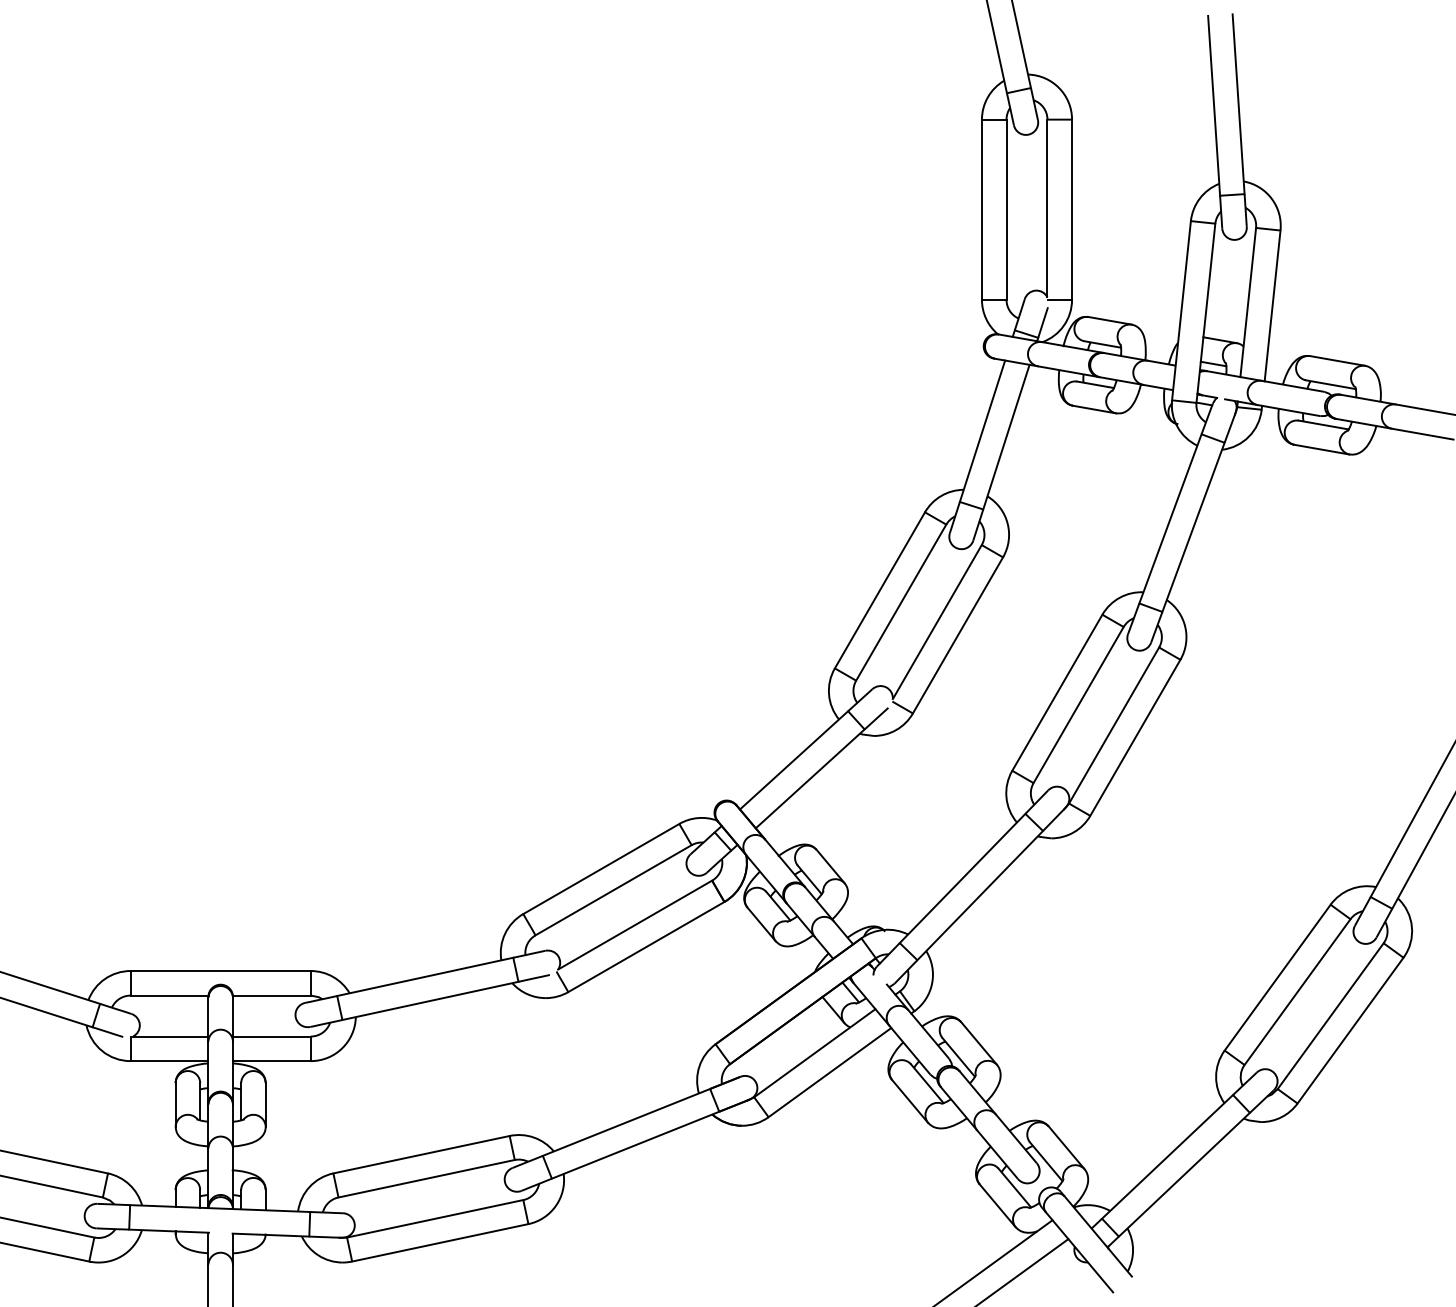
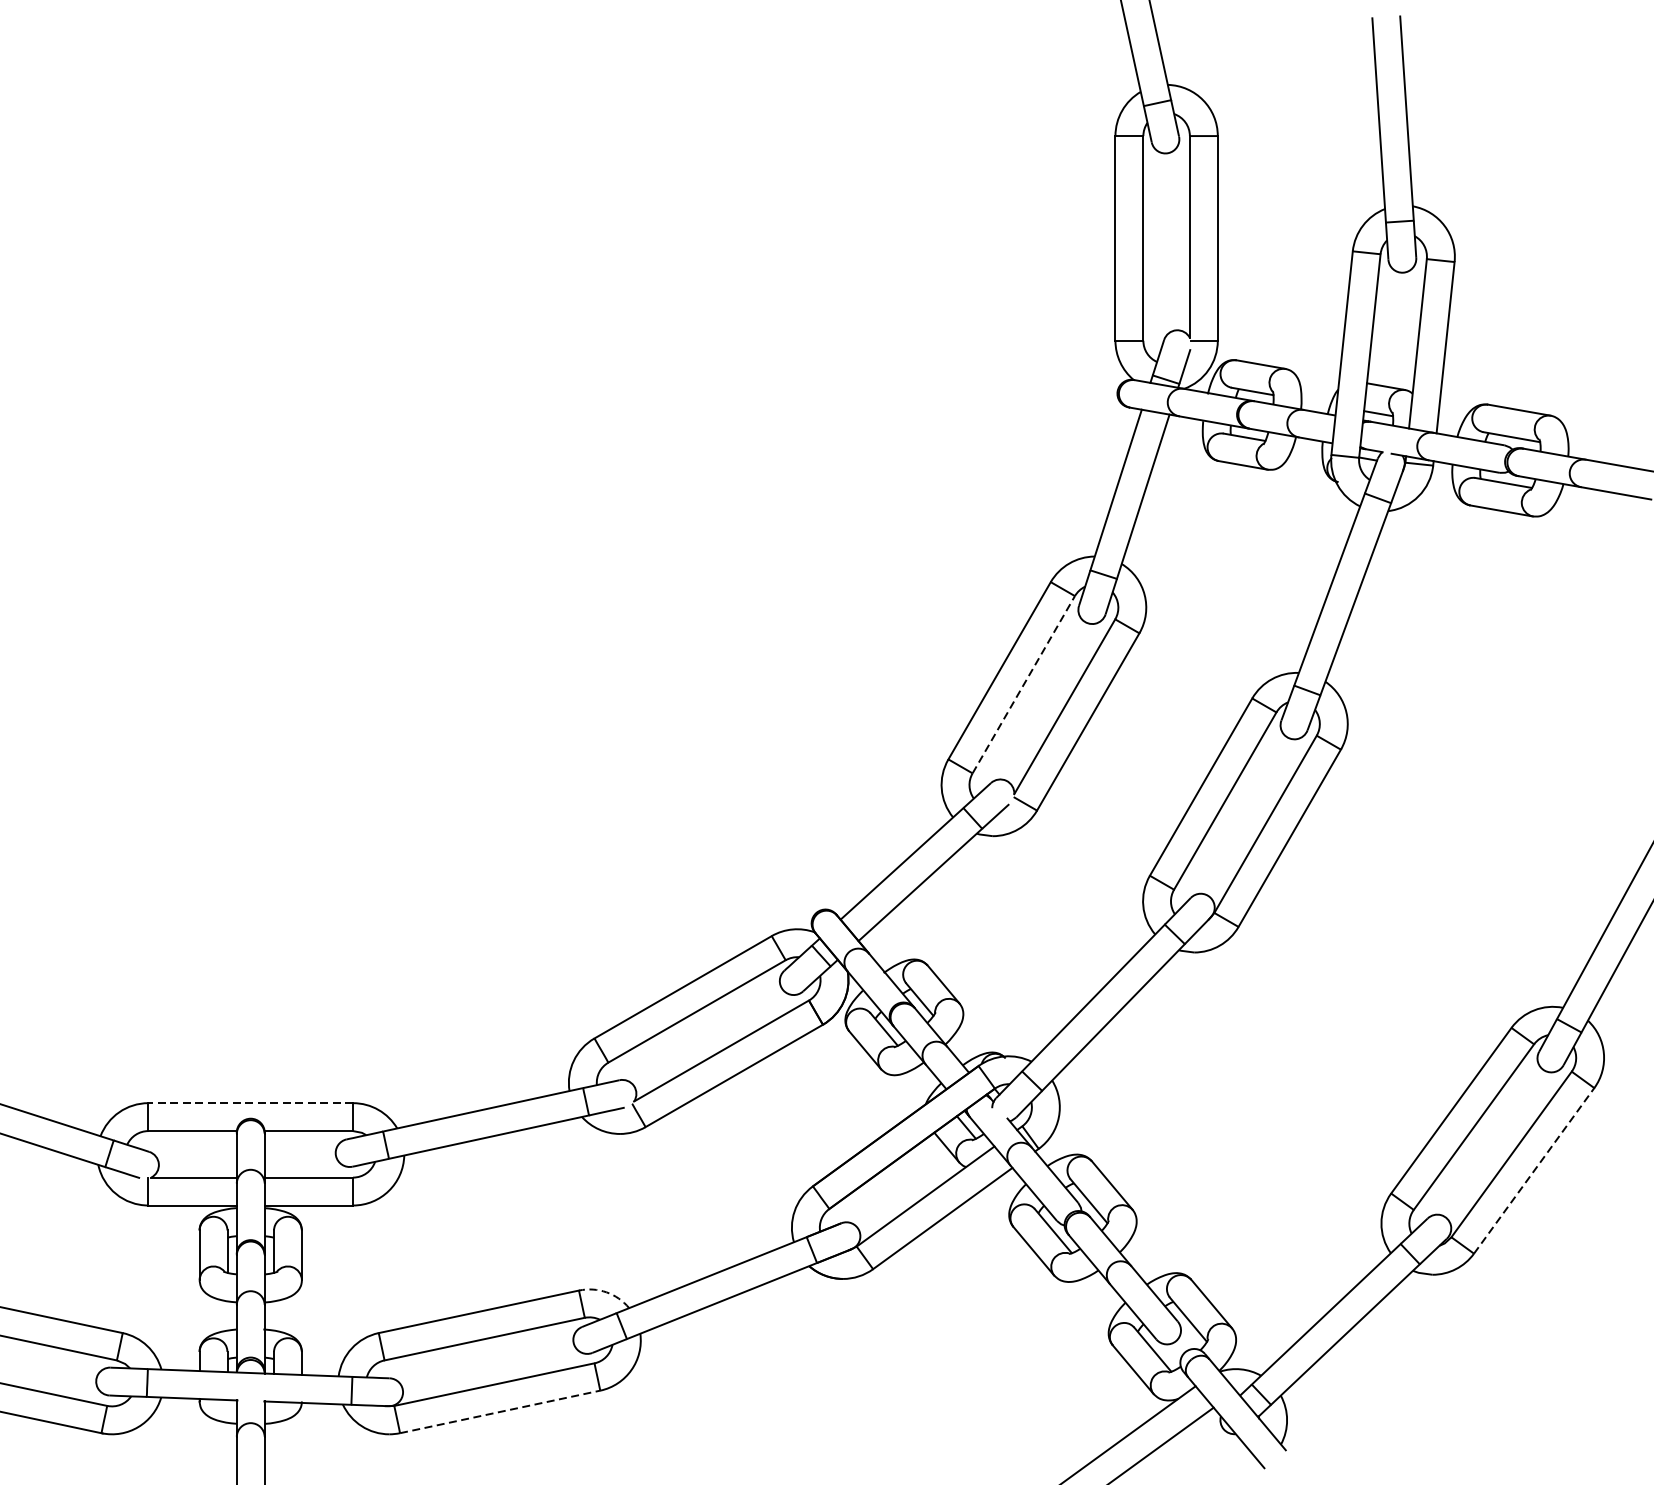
line: (901, 602) -> (1024, 684), solid -> dashed
line: (220, 971) -> (250, 1103), solid -> dashed
line: (1350, 1030) -> (1534, 1170), solid -> dashed
arc: (533, 1137) -> (606, 1292), solid -> dashed
line: (440, 1242) -> (500, 1411), solid -> dashed

